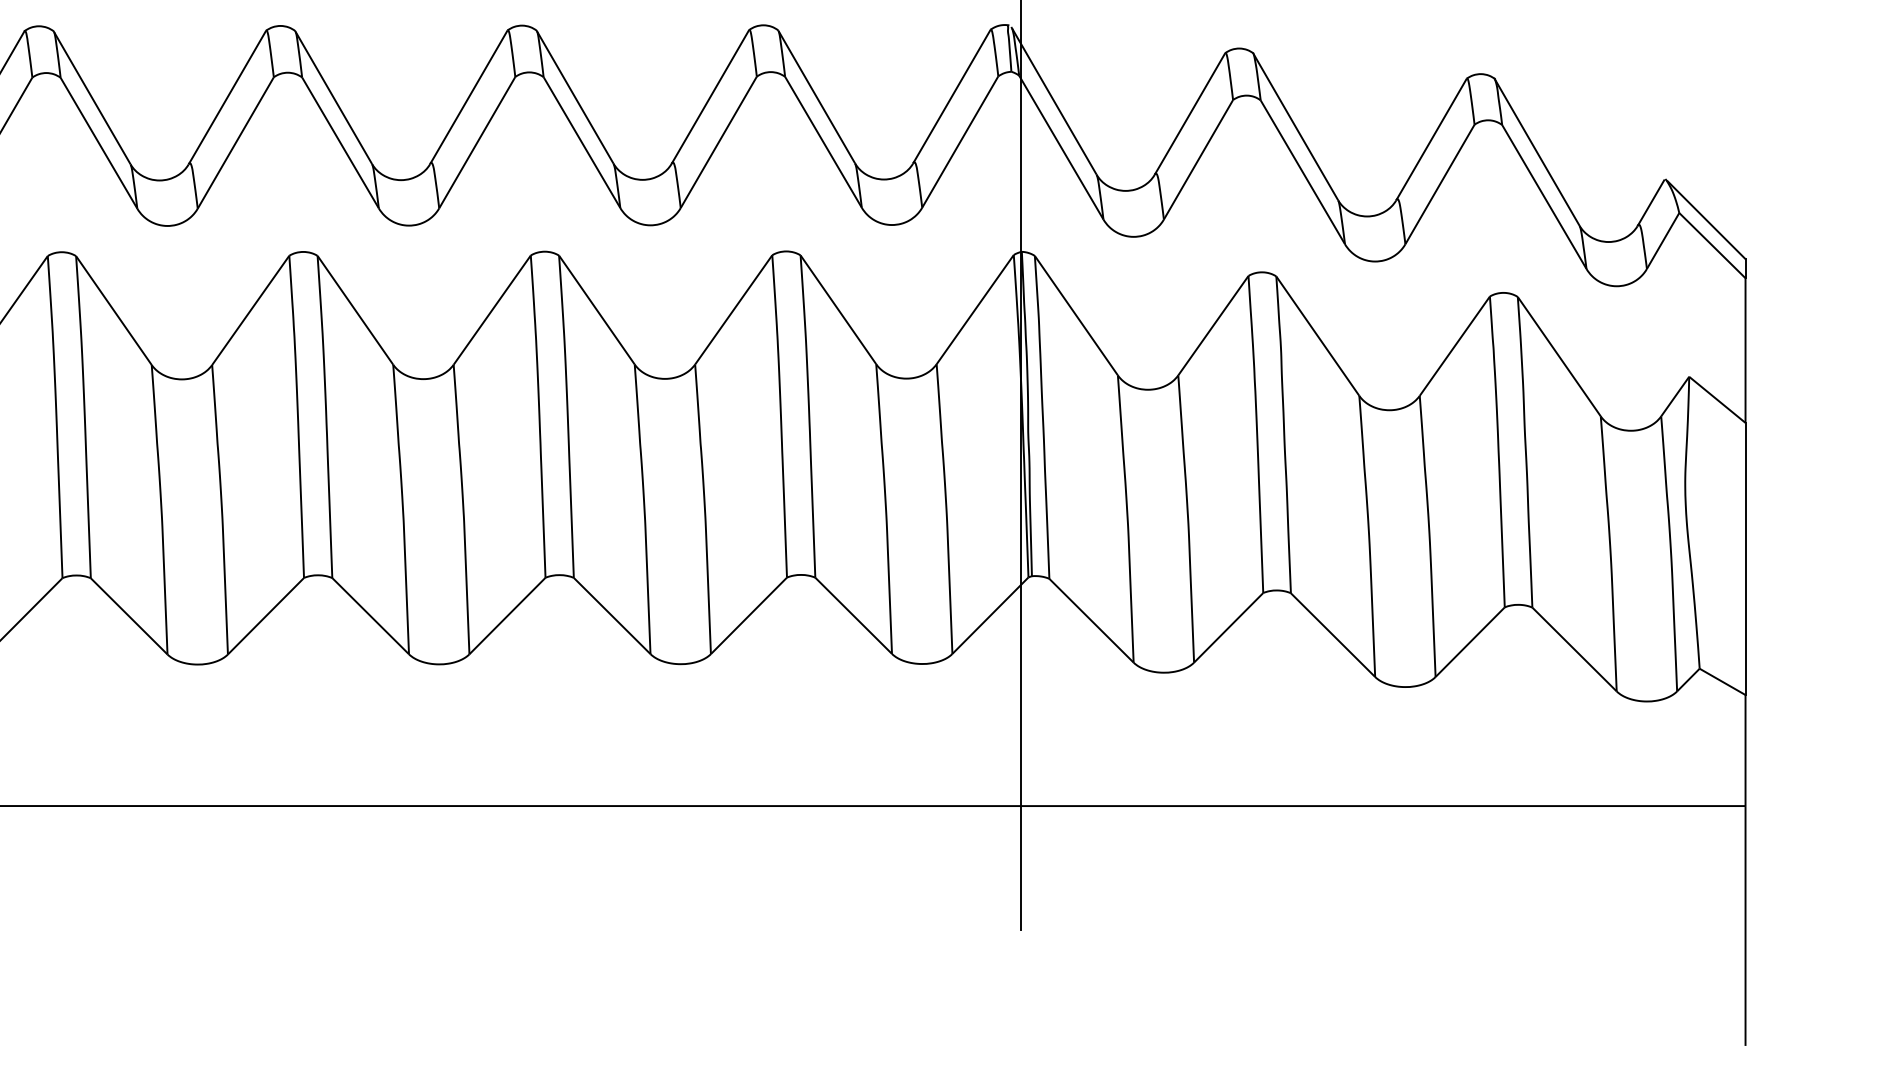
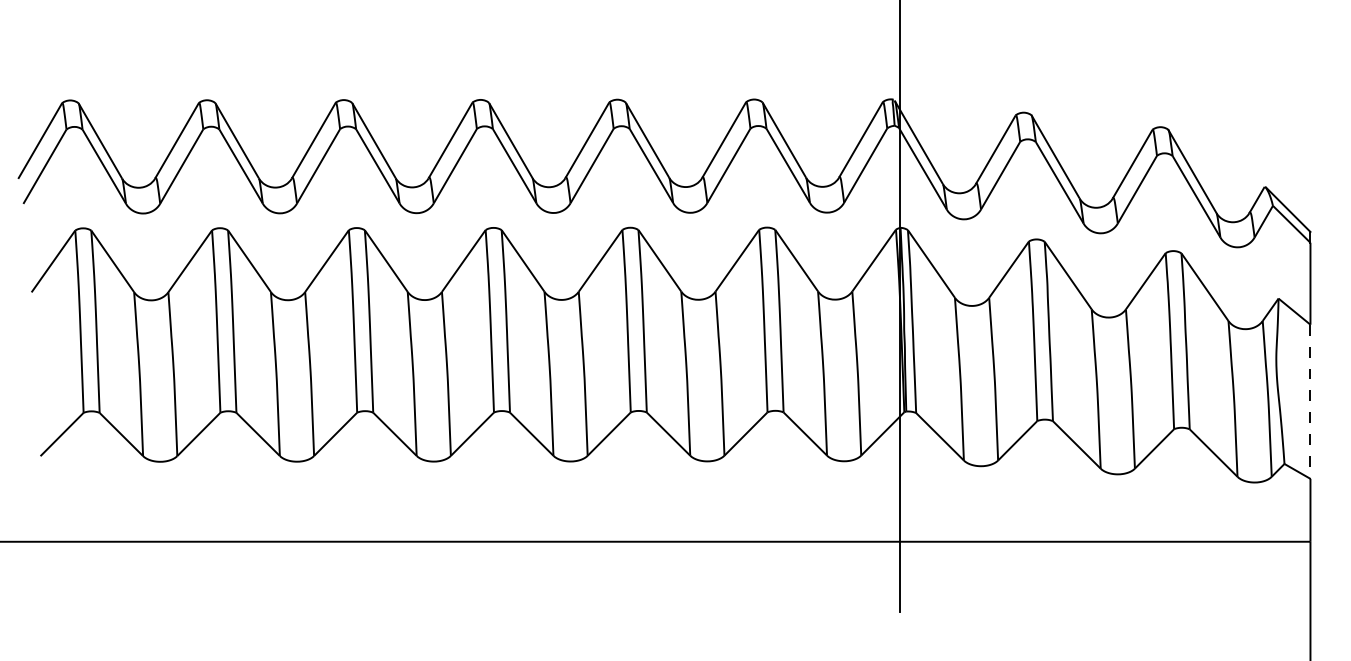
line: (1745, 560) -> (1310, 402), solid -> dashed

